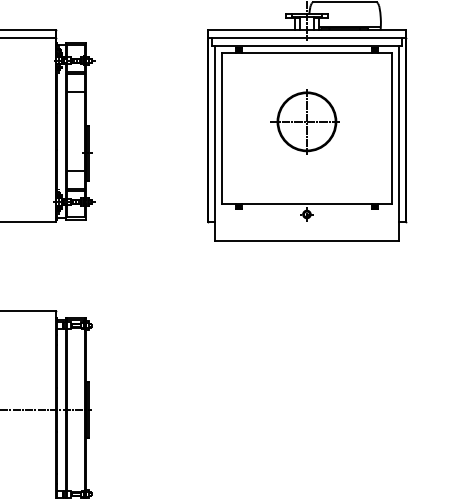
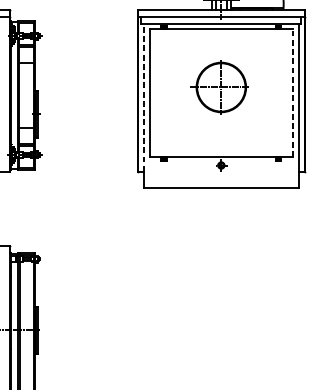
line: (391, 128) -> (292, 93), solid -> dashed
line: (214, 133) -> (143, 97), solid -> dashed

